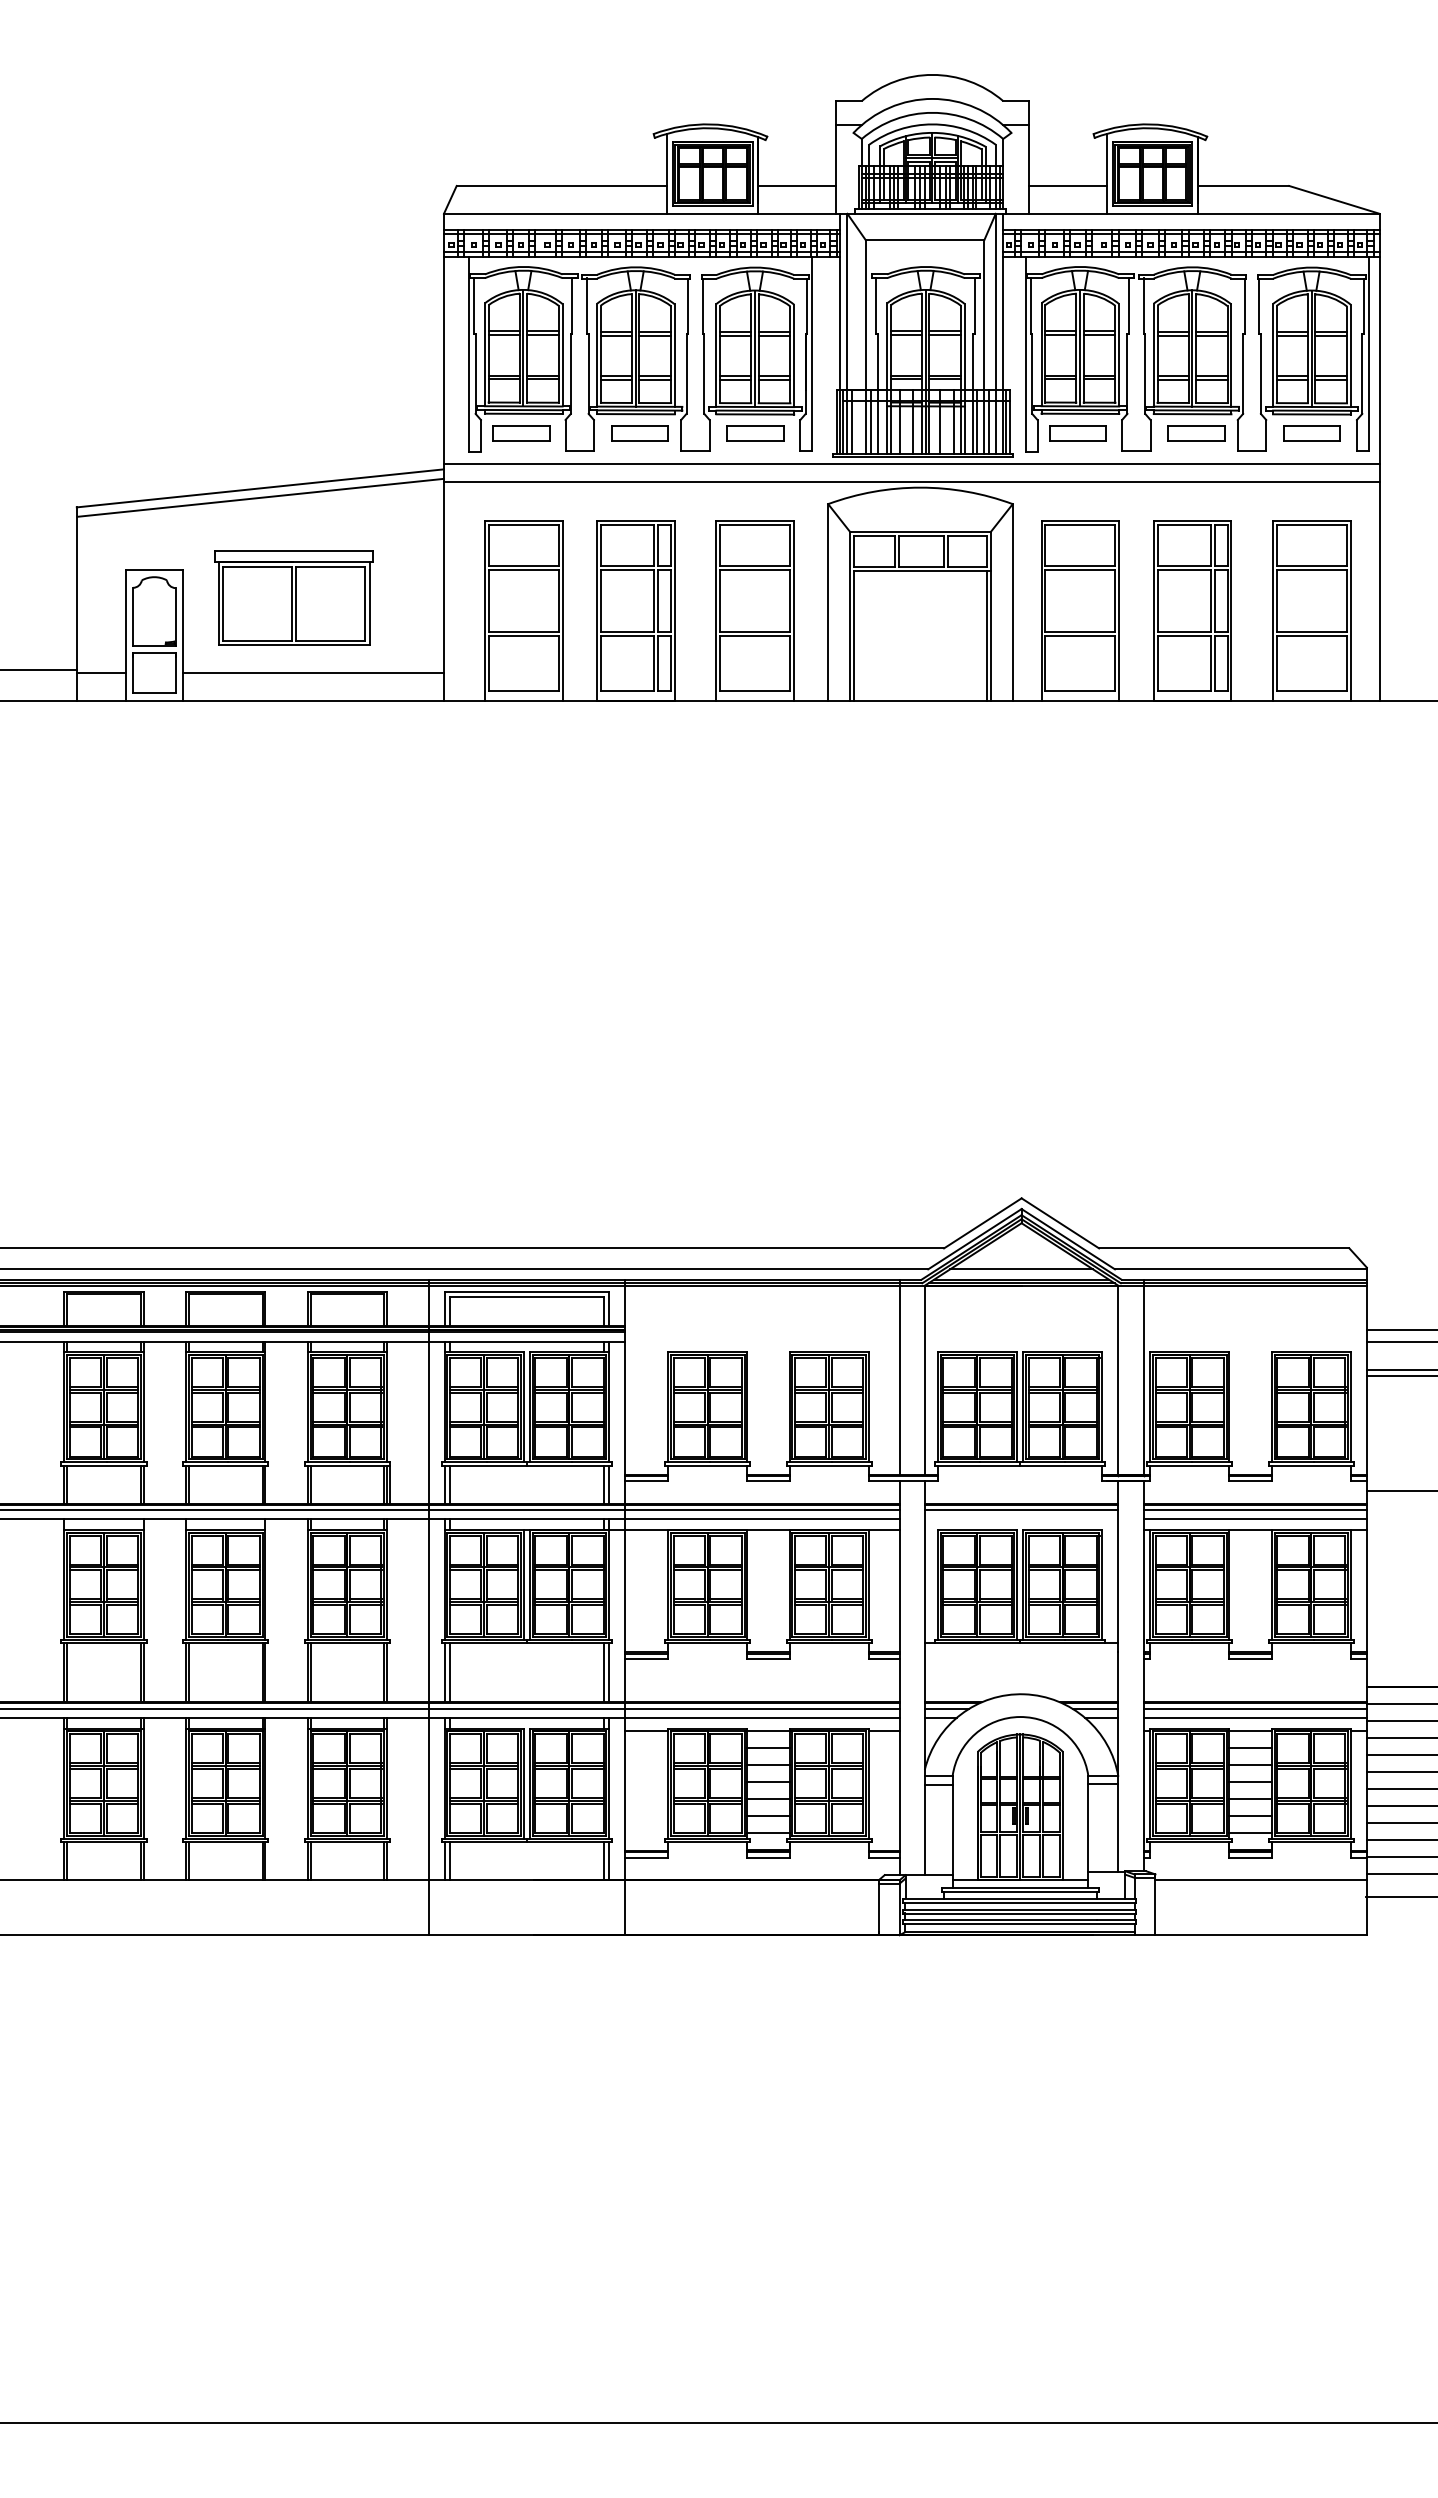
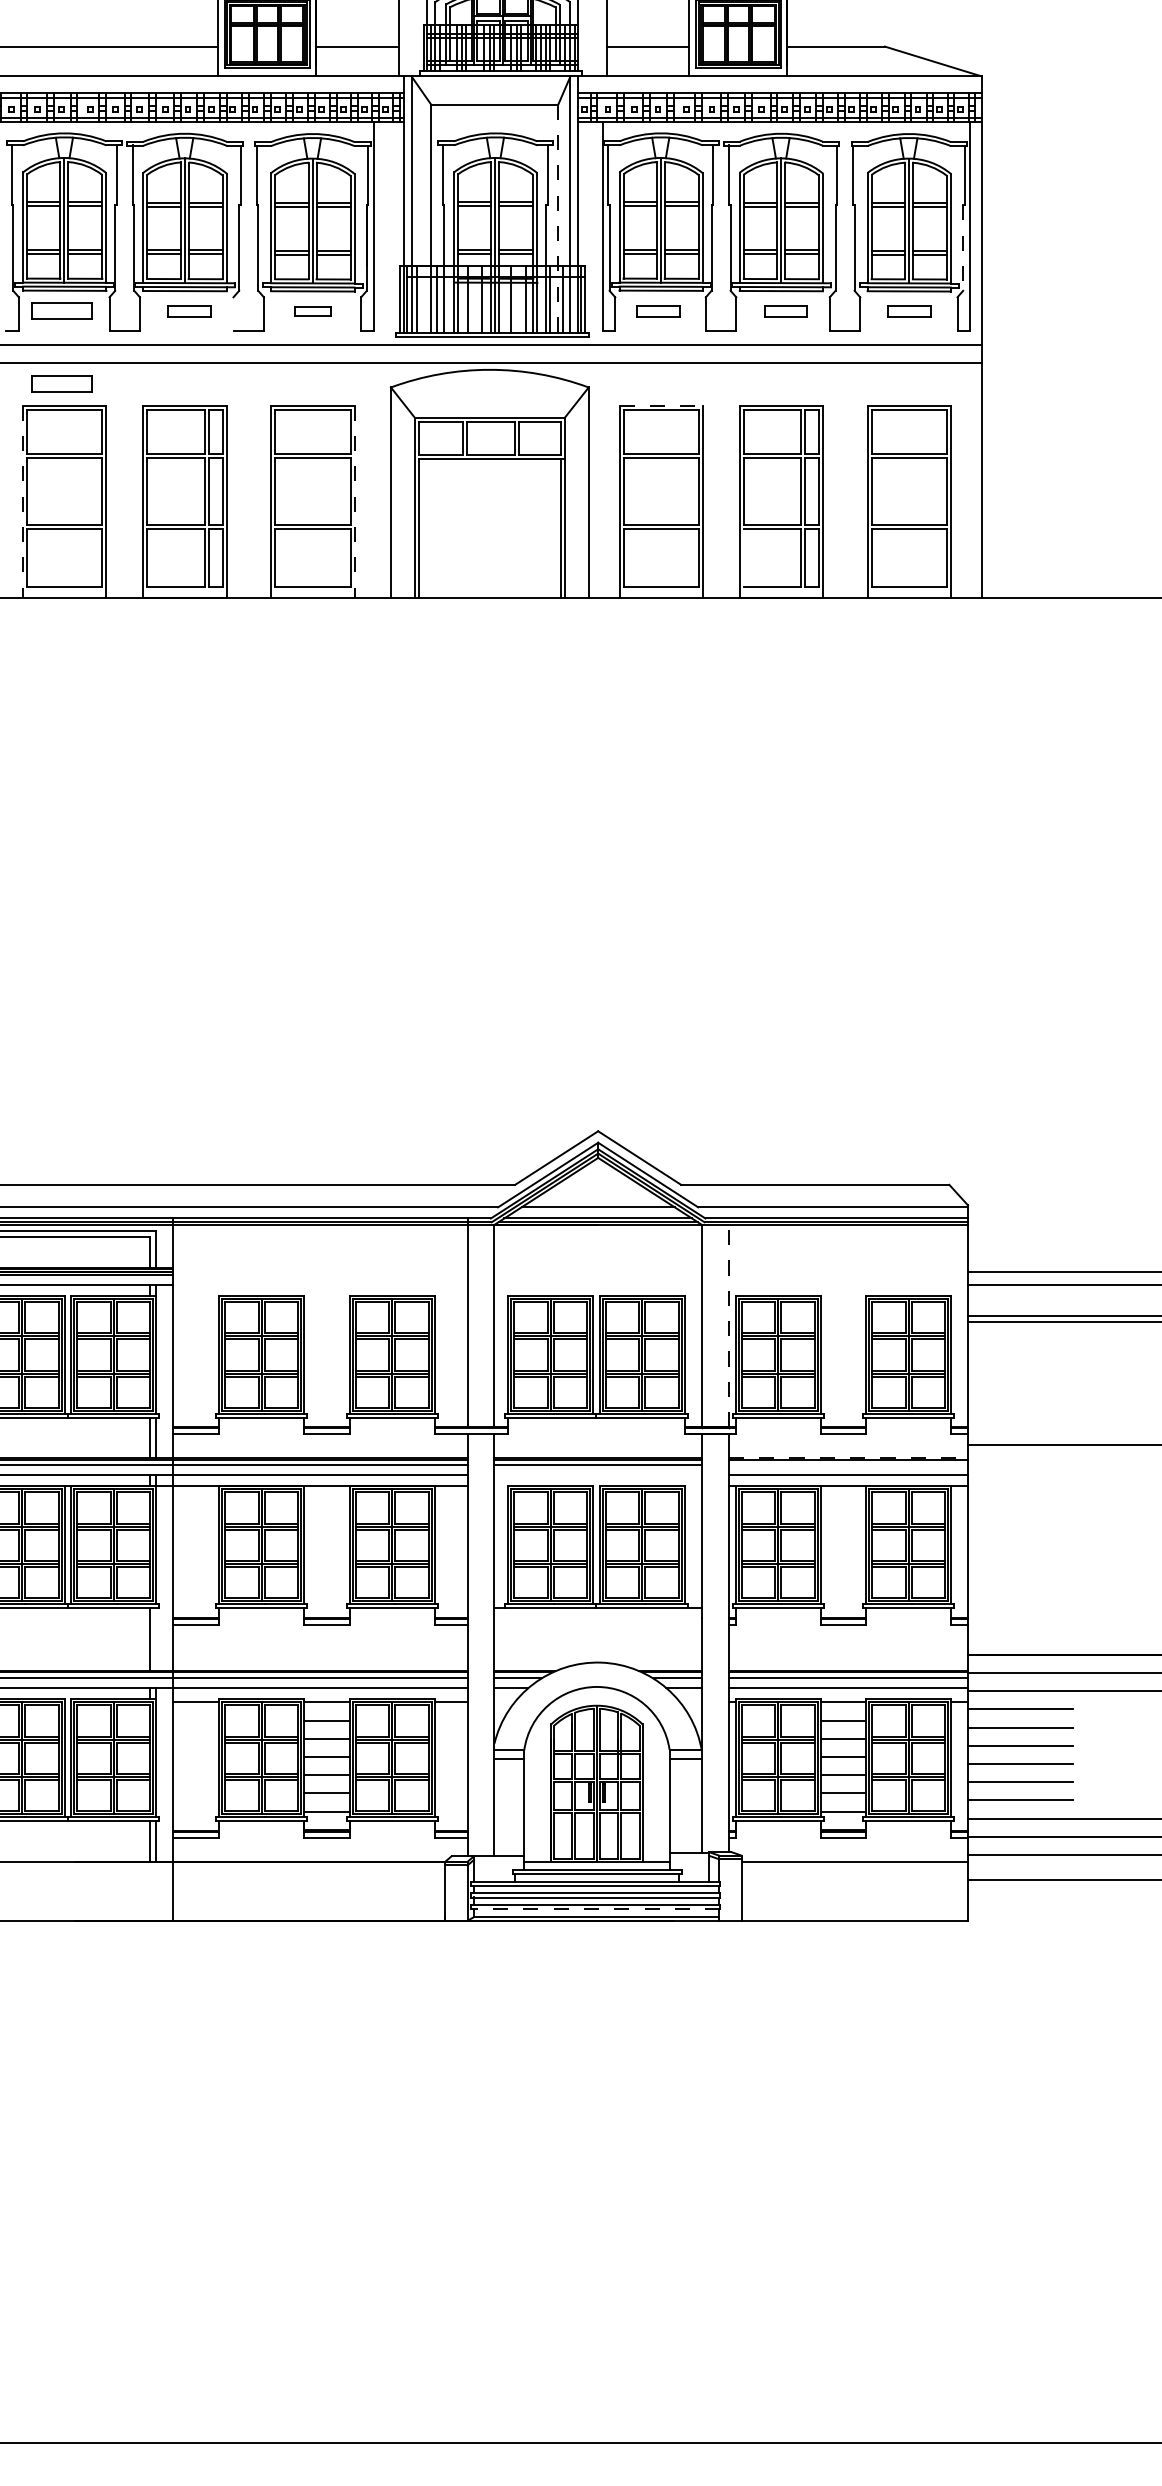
line: (984, 346) -> (558, 218), solid -> dashed
line: (469, 353) -> (6, 226), removed
line: (1362, 373) -> (963, 247), solid -> dashed
part: (639, 433) -> (188, 311), size x0.7
part: (755, 433) -> (313, 311), size x0.6
part: (1077, 433) -> (658, 311), size x0.7
part: (1196, 433) -> (785, 311), size x0.7
part: (1311, 433) -> (908, 311), size x0.7
line: (681, 435) -> (233, 313), removed
part: (521, 501) -> (62, 384), added
line: (1080, 520) -> (661, 405), solid -> dashed
line: (484, 610) -> (22, 501), solid -> dashed
line: (794, 610) -> (354, 501), solid -> dashed
line: (1157, 662) -> (743, 557), removed
line: (1143, 1376) -> (728, 1322), solid -> dashed
line: (1255, 1503) -> (848, 1458), solid -> dashed
line: (1254, 1510) -> (847, 1465), removed
line: (609, 1672) -> (156, 1639), removed
line: (1018, 1924) -> (594, 1909), solid -> dashed

